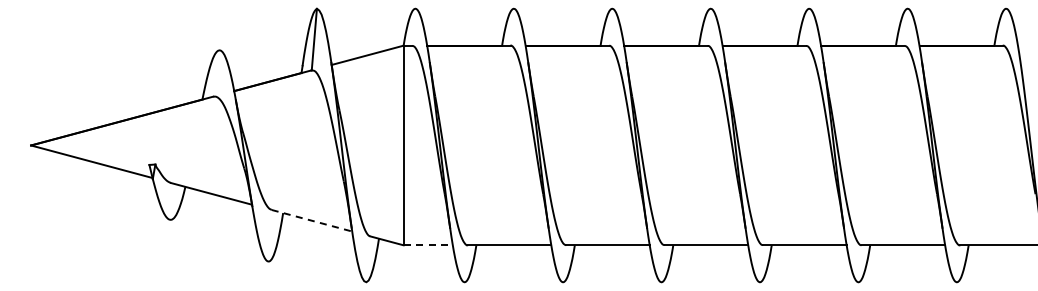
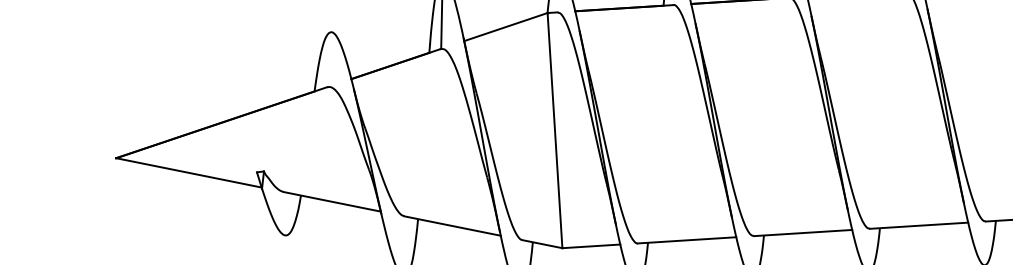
line: (312, 220) -> (453, 225), dashed -> solid
line: (428, 245) -> (591, 246), dashed -> solid

